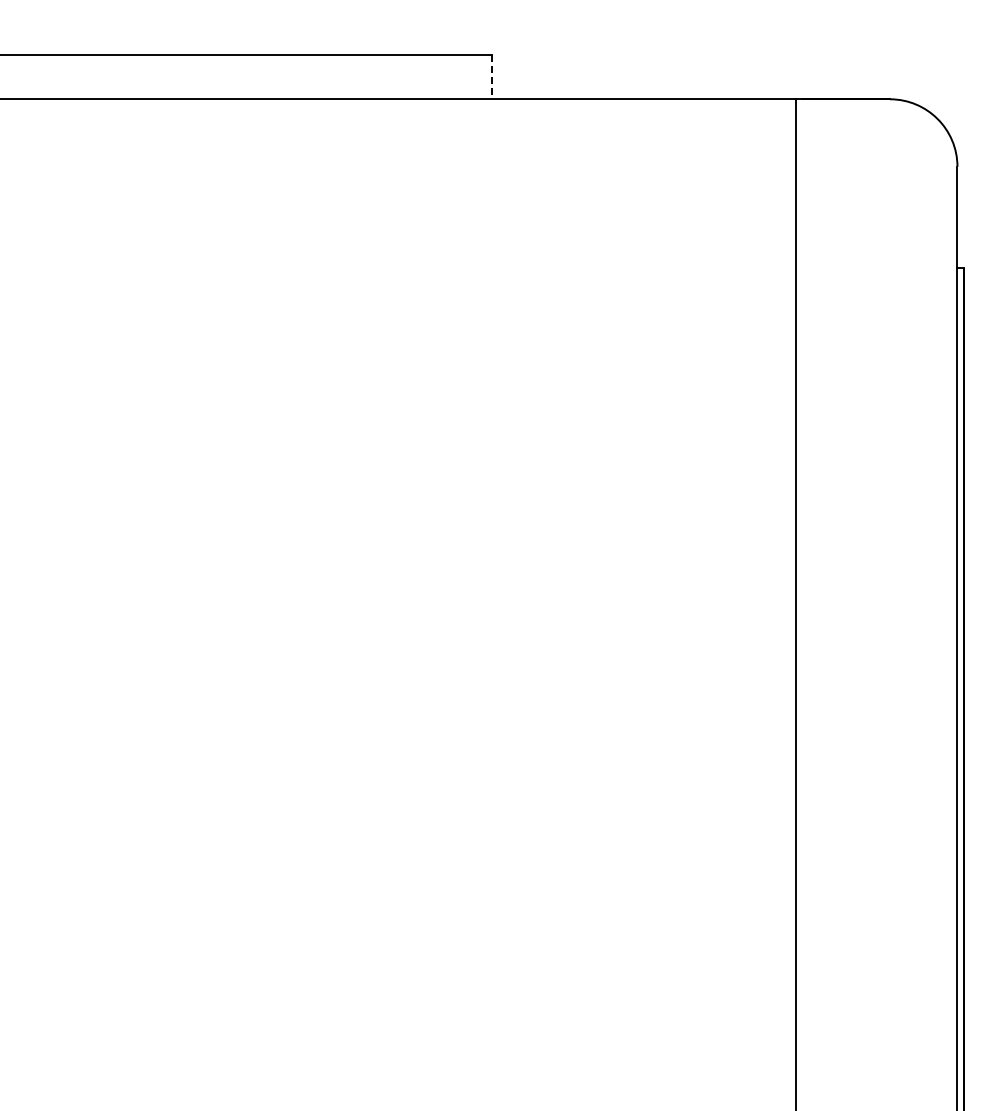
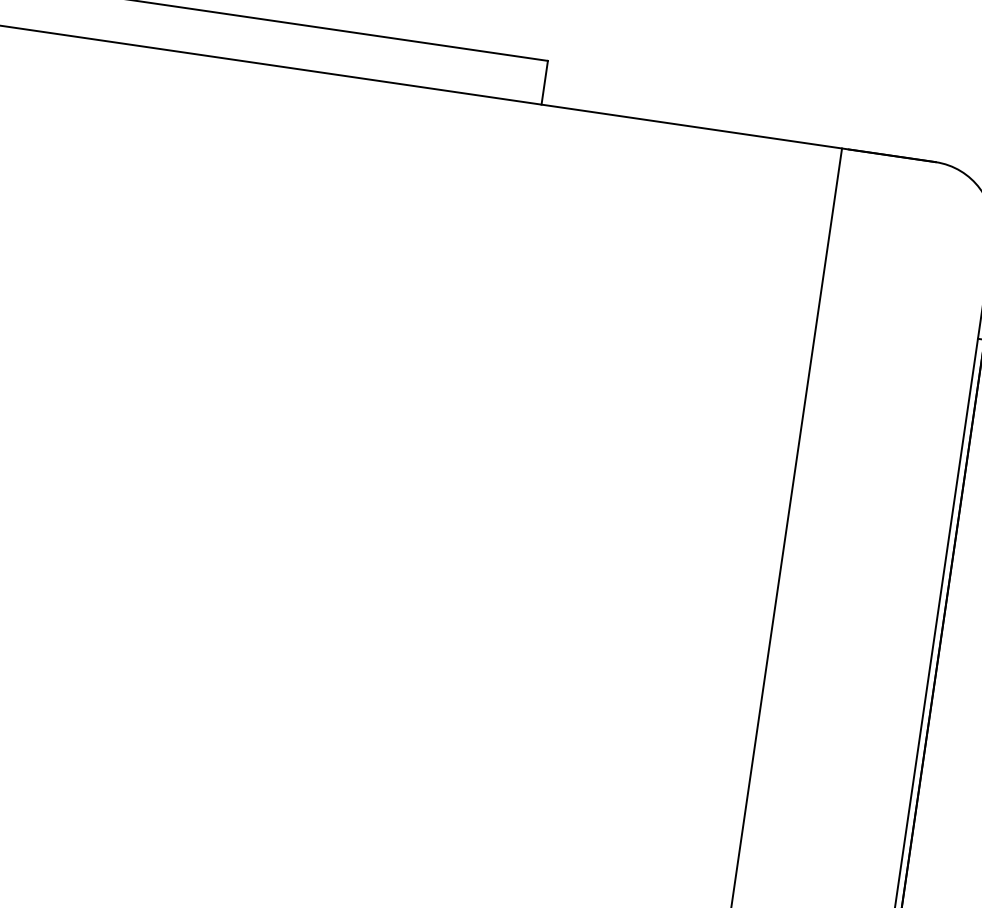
line: (491, 77) -> (544, 83), dashed -> solid

